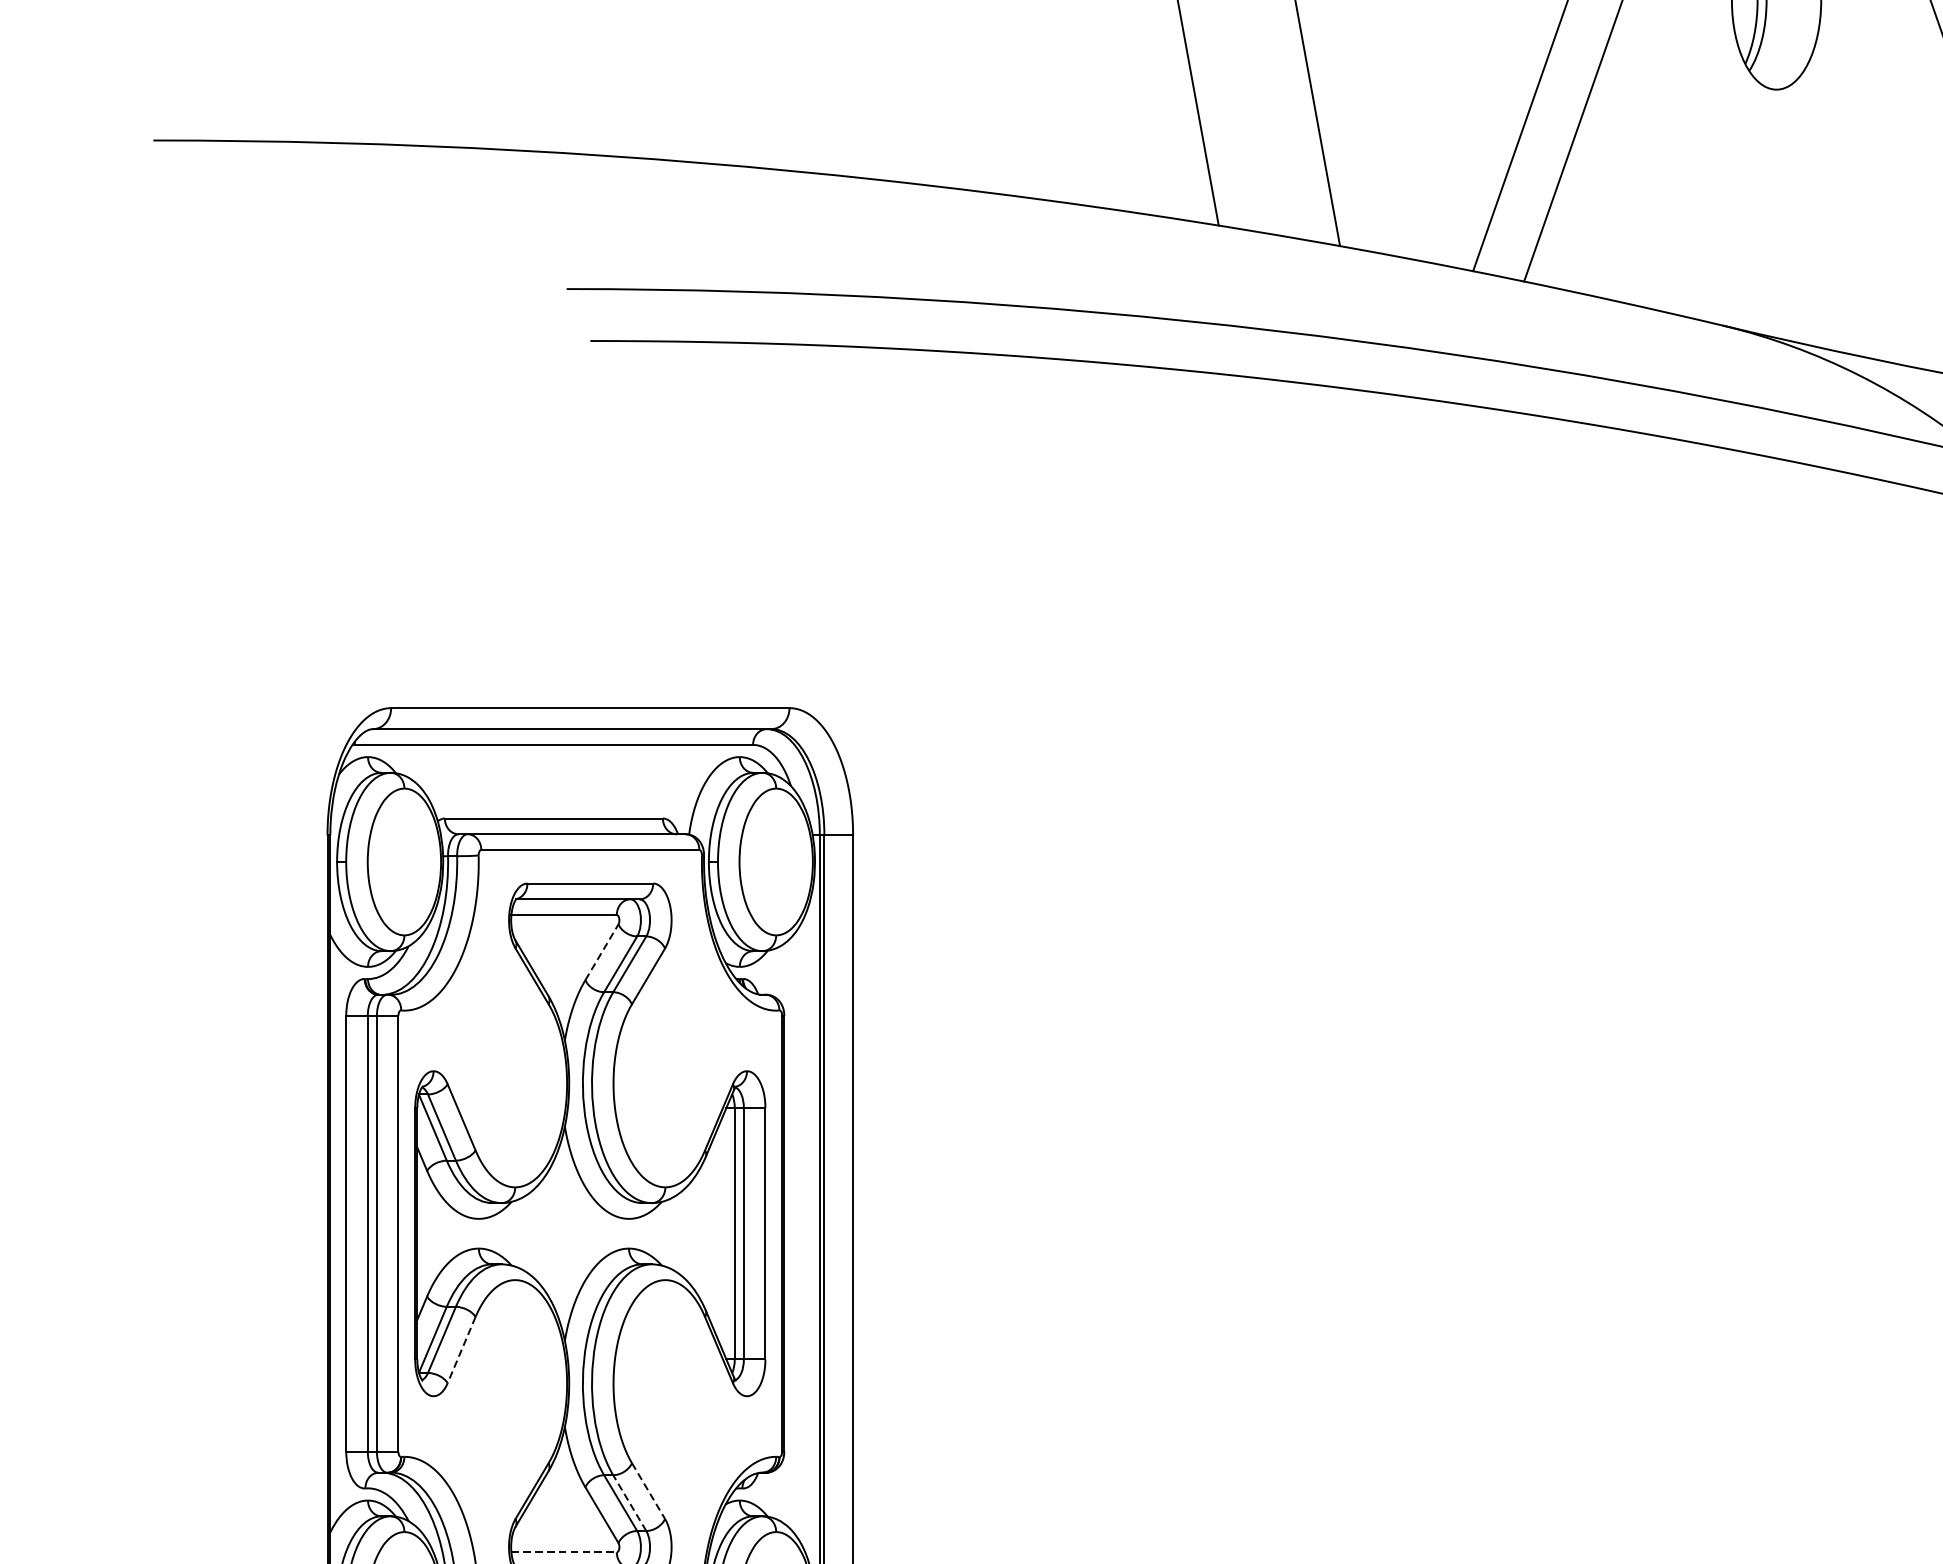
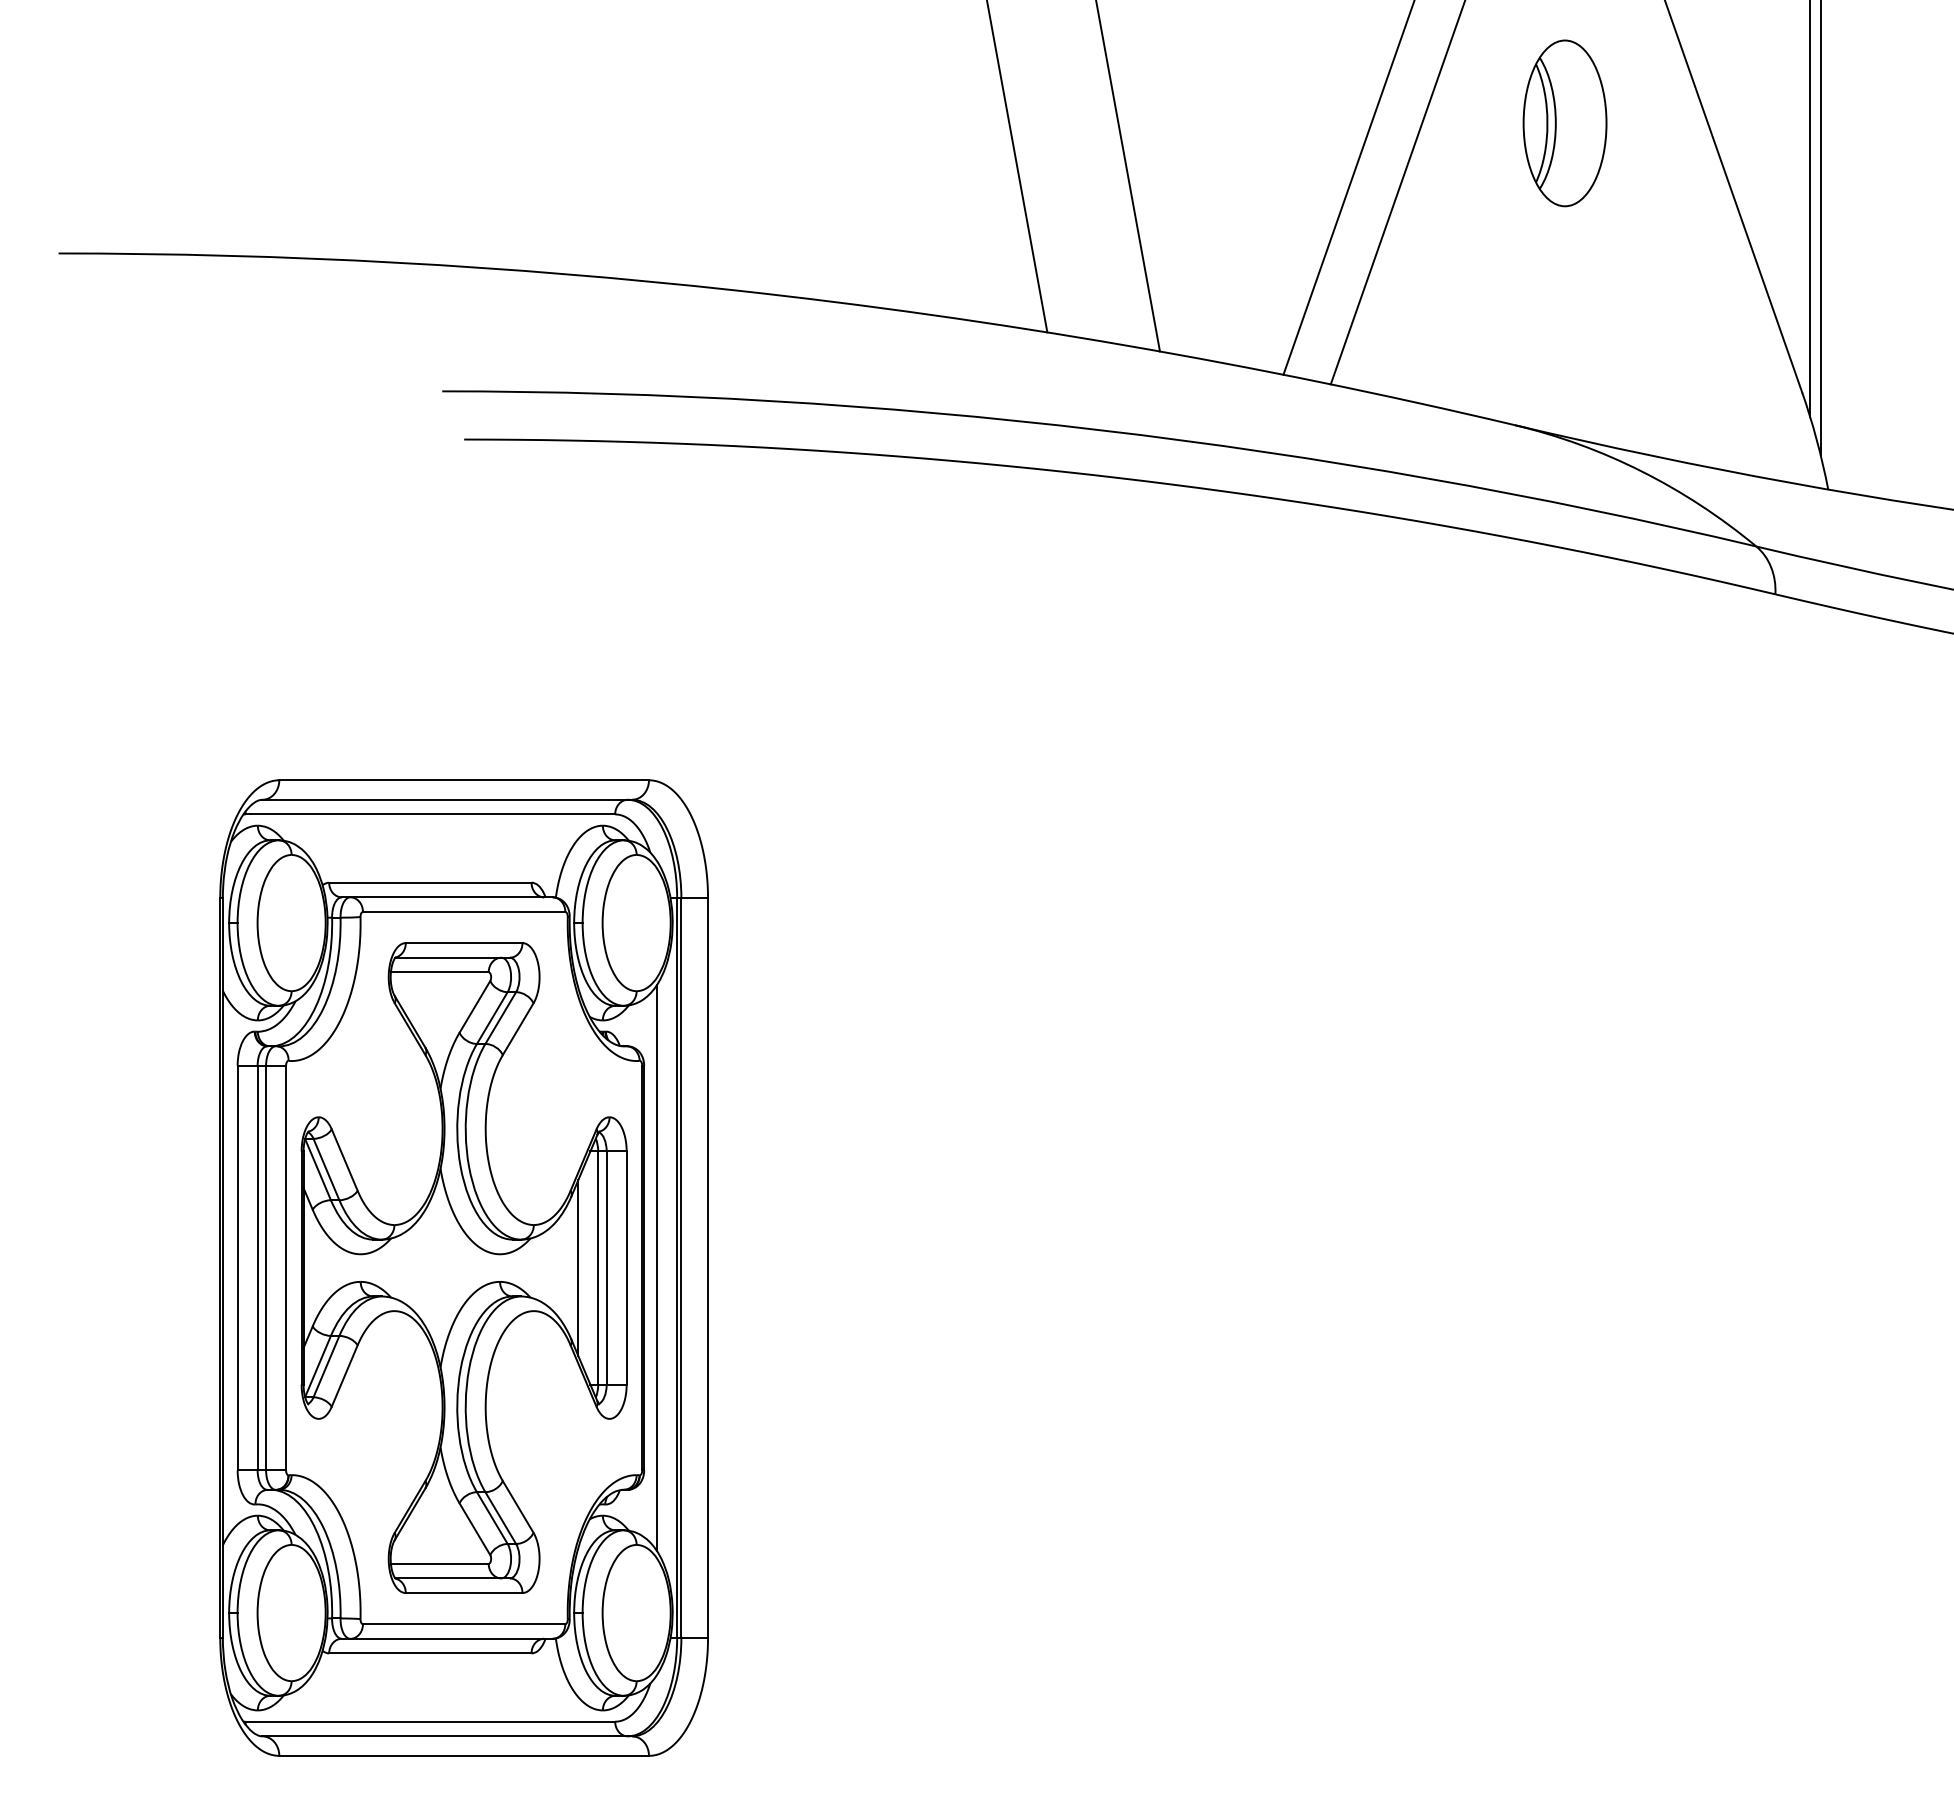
line: (602, 951) -> (475, 1006), dashed -> solid
line: (713, 1233) -> (578, 1267), added
line: (798, 1233) -> (657, 1267), added
line: (461, 1350) -> (344, 1376), dashed -> solid
line: (648, 1491) -> (518, 1507), dashed -> solid
line: (629, 1502) -> (500, 1517), dashed -> solid
line: (563, 1552) -> (439, 1563), dashed -> solid

